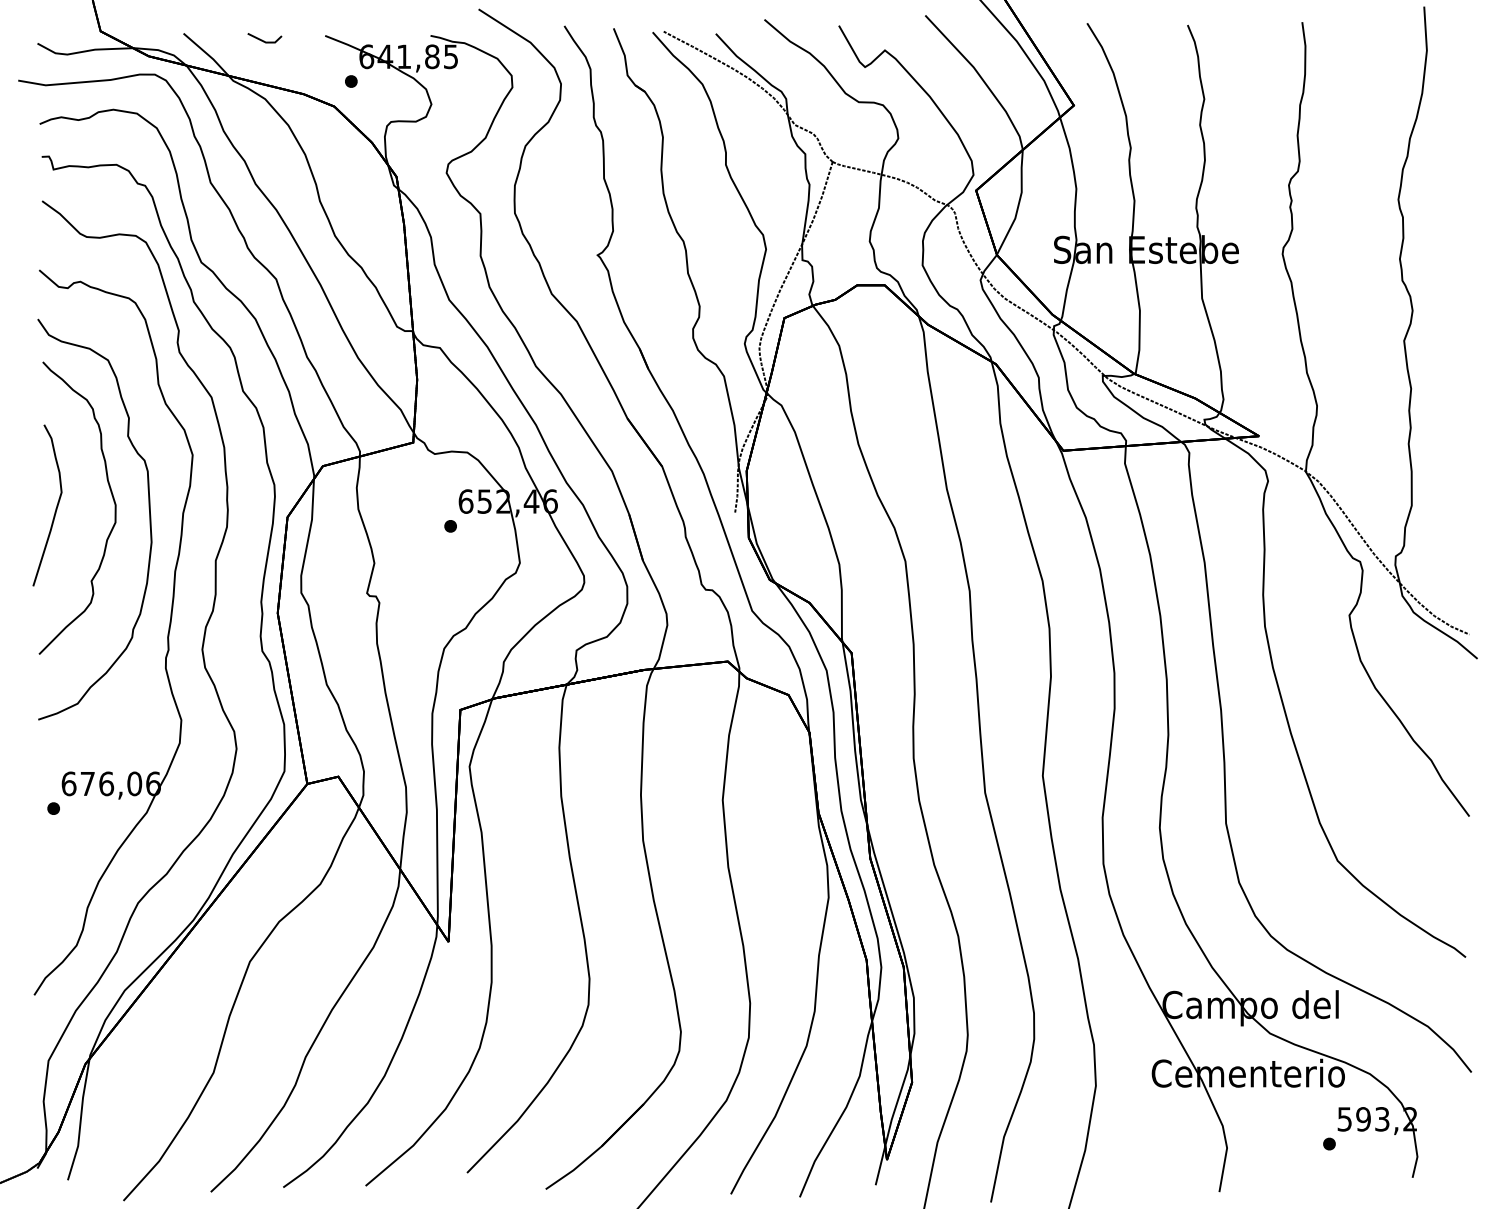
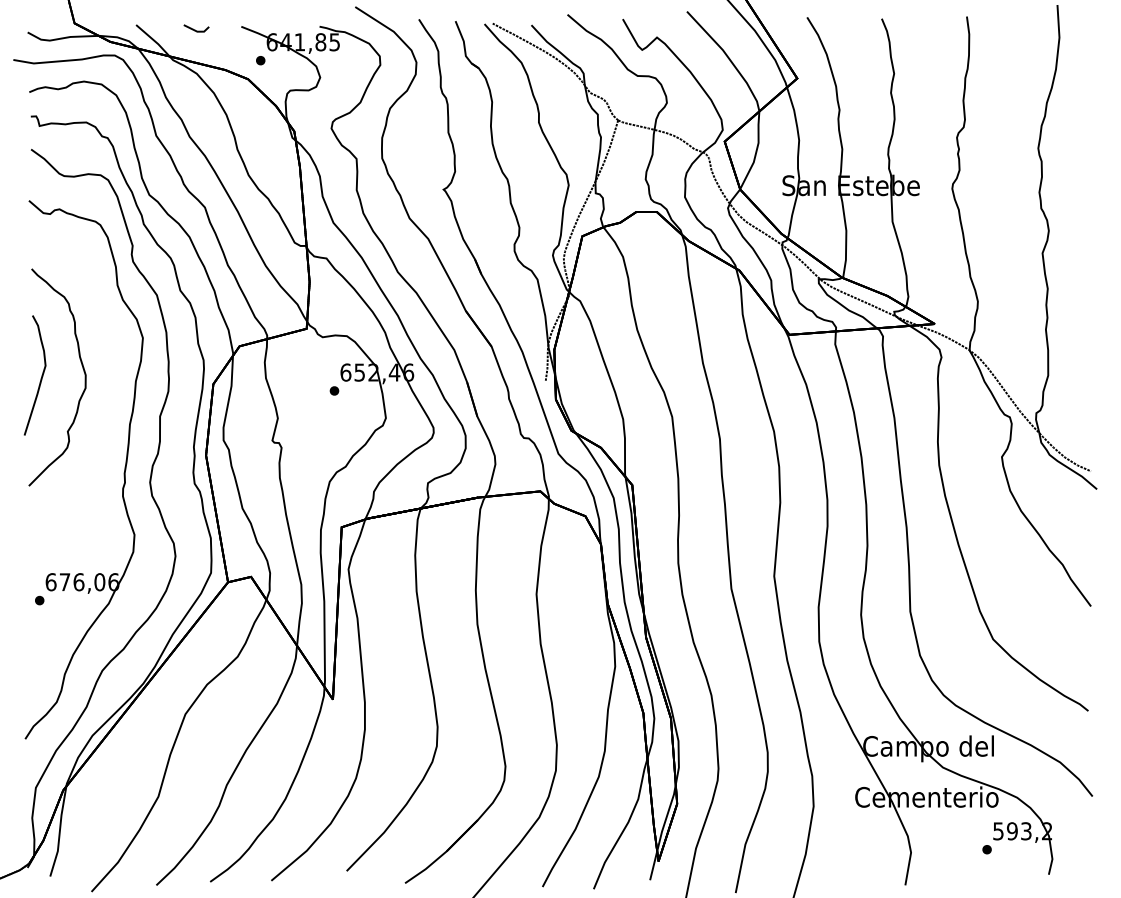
part: (149, 519) -> (110, 385), removed

